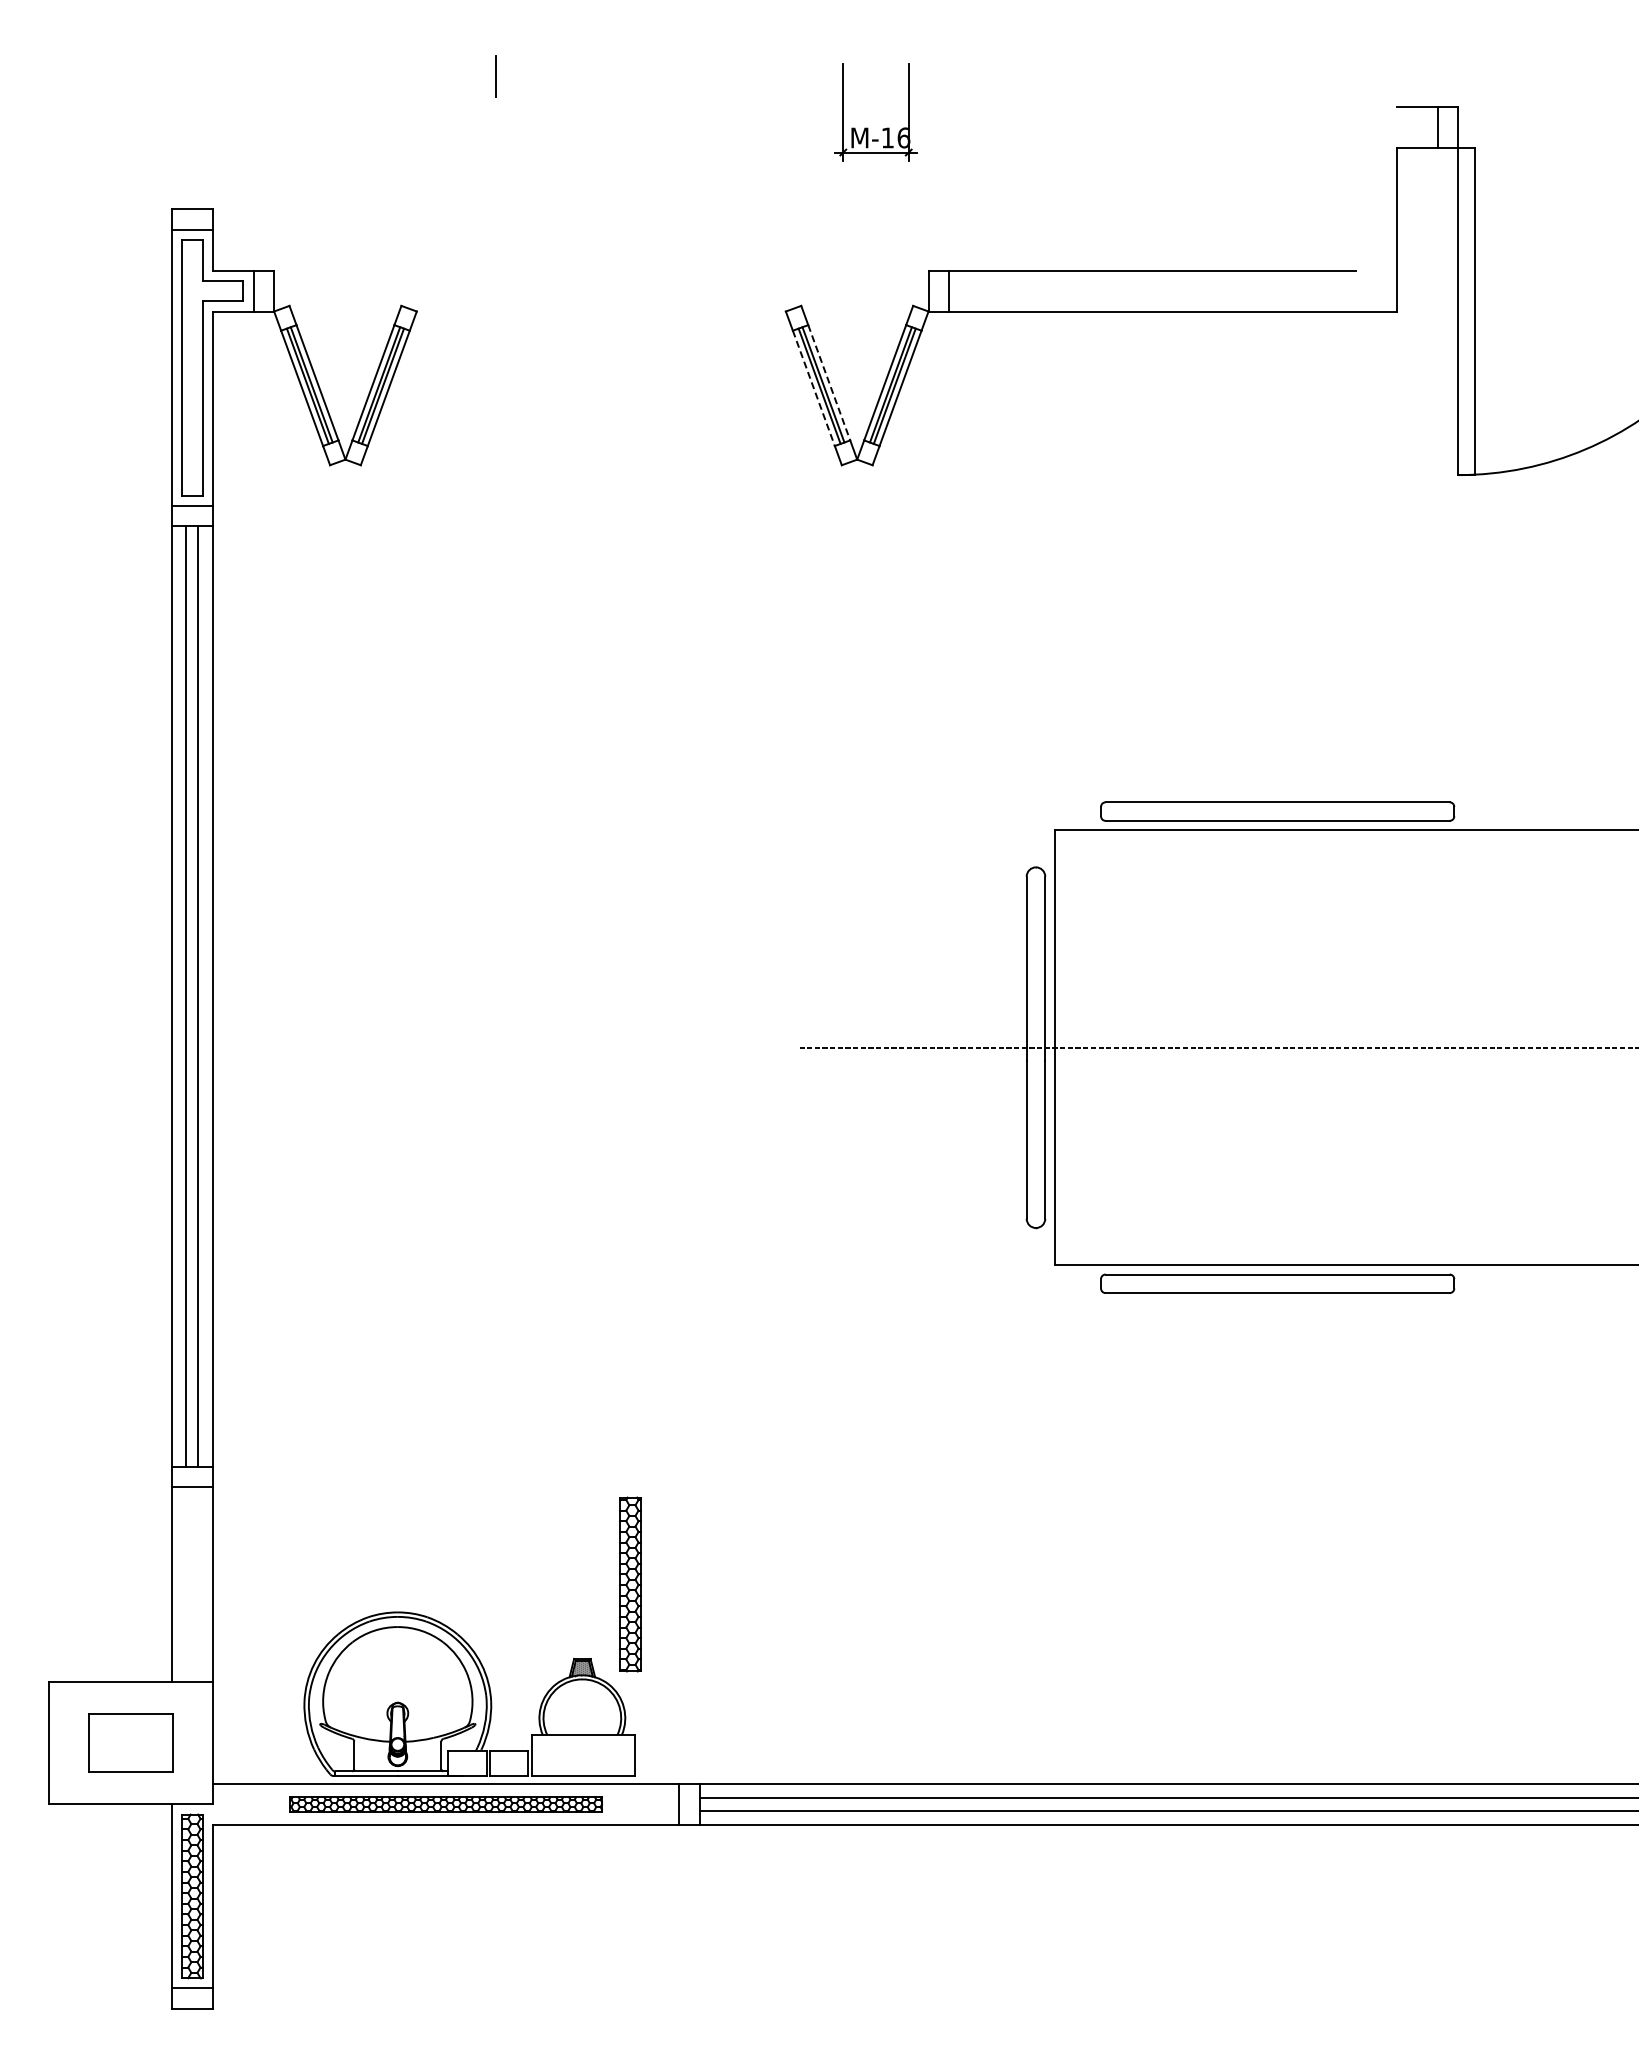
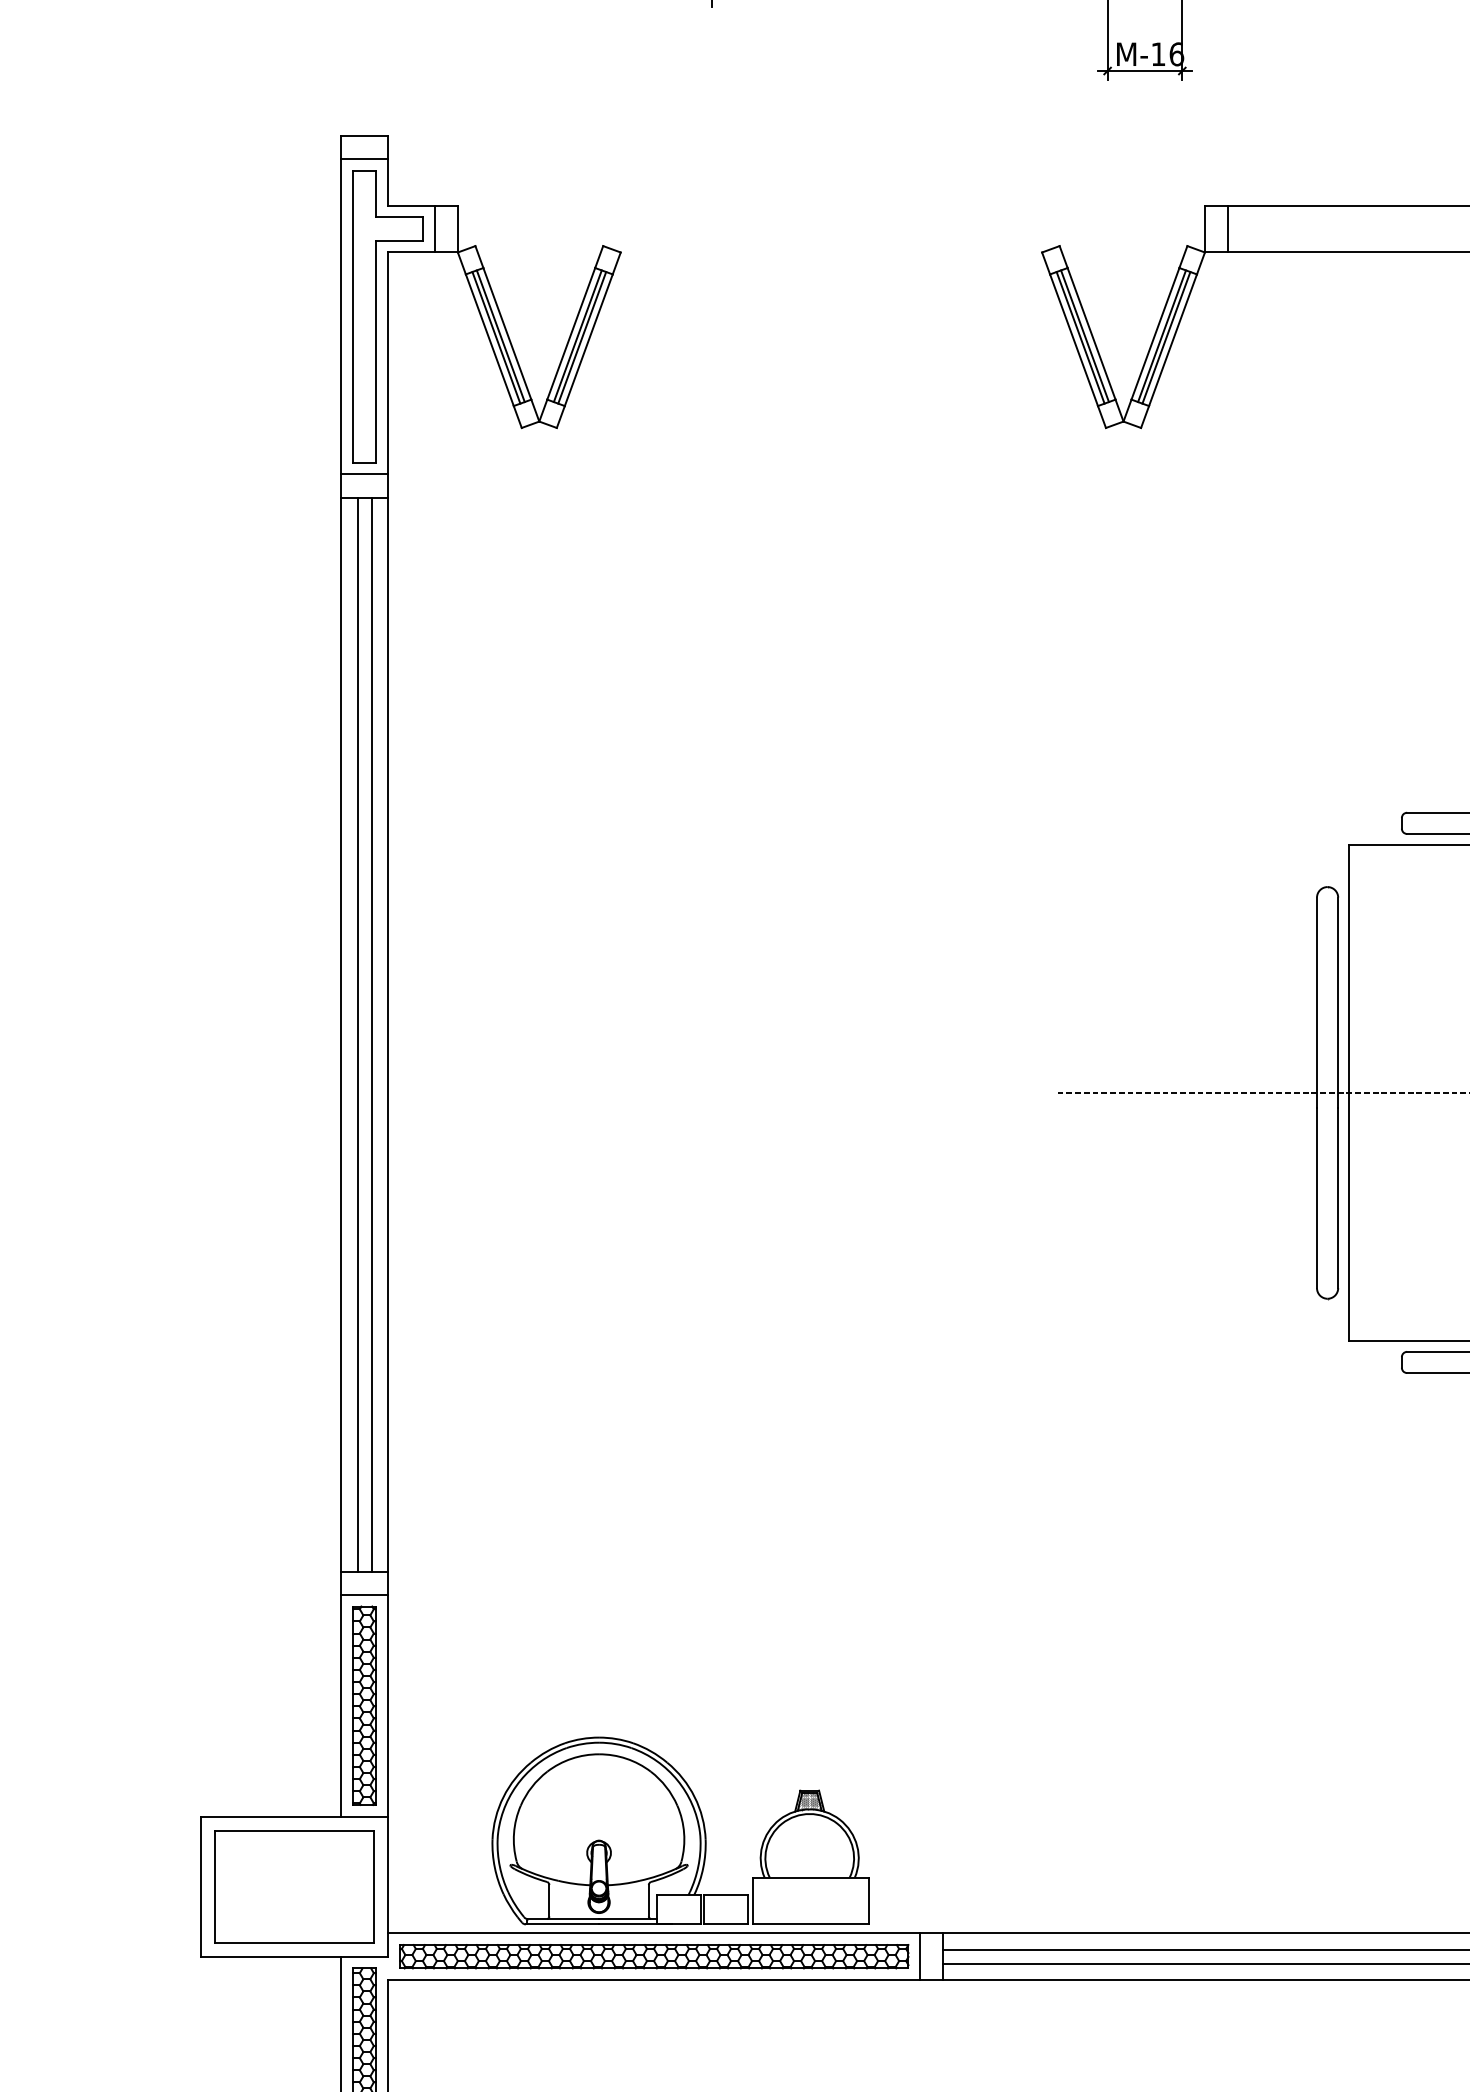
line: (829, 383) -> (1091, 334), dashed -> solid
line: (814, 388) -> (1074, 340), dashed -> solid
part: (630, 1584) -> (364, 1705), moved
part: (130, 1742) -> (293, 1886), size x1.67
part: (445, 1804) -> (653, 1956), size x1.43

